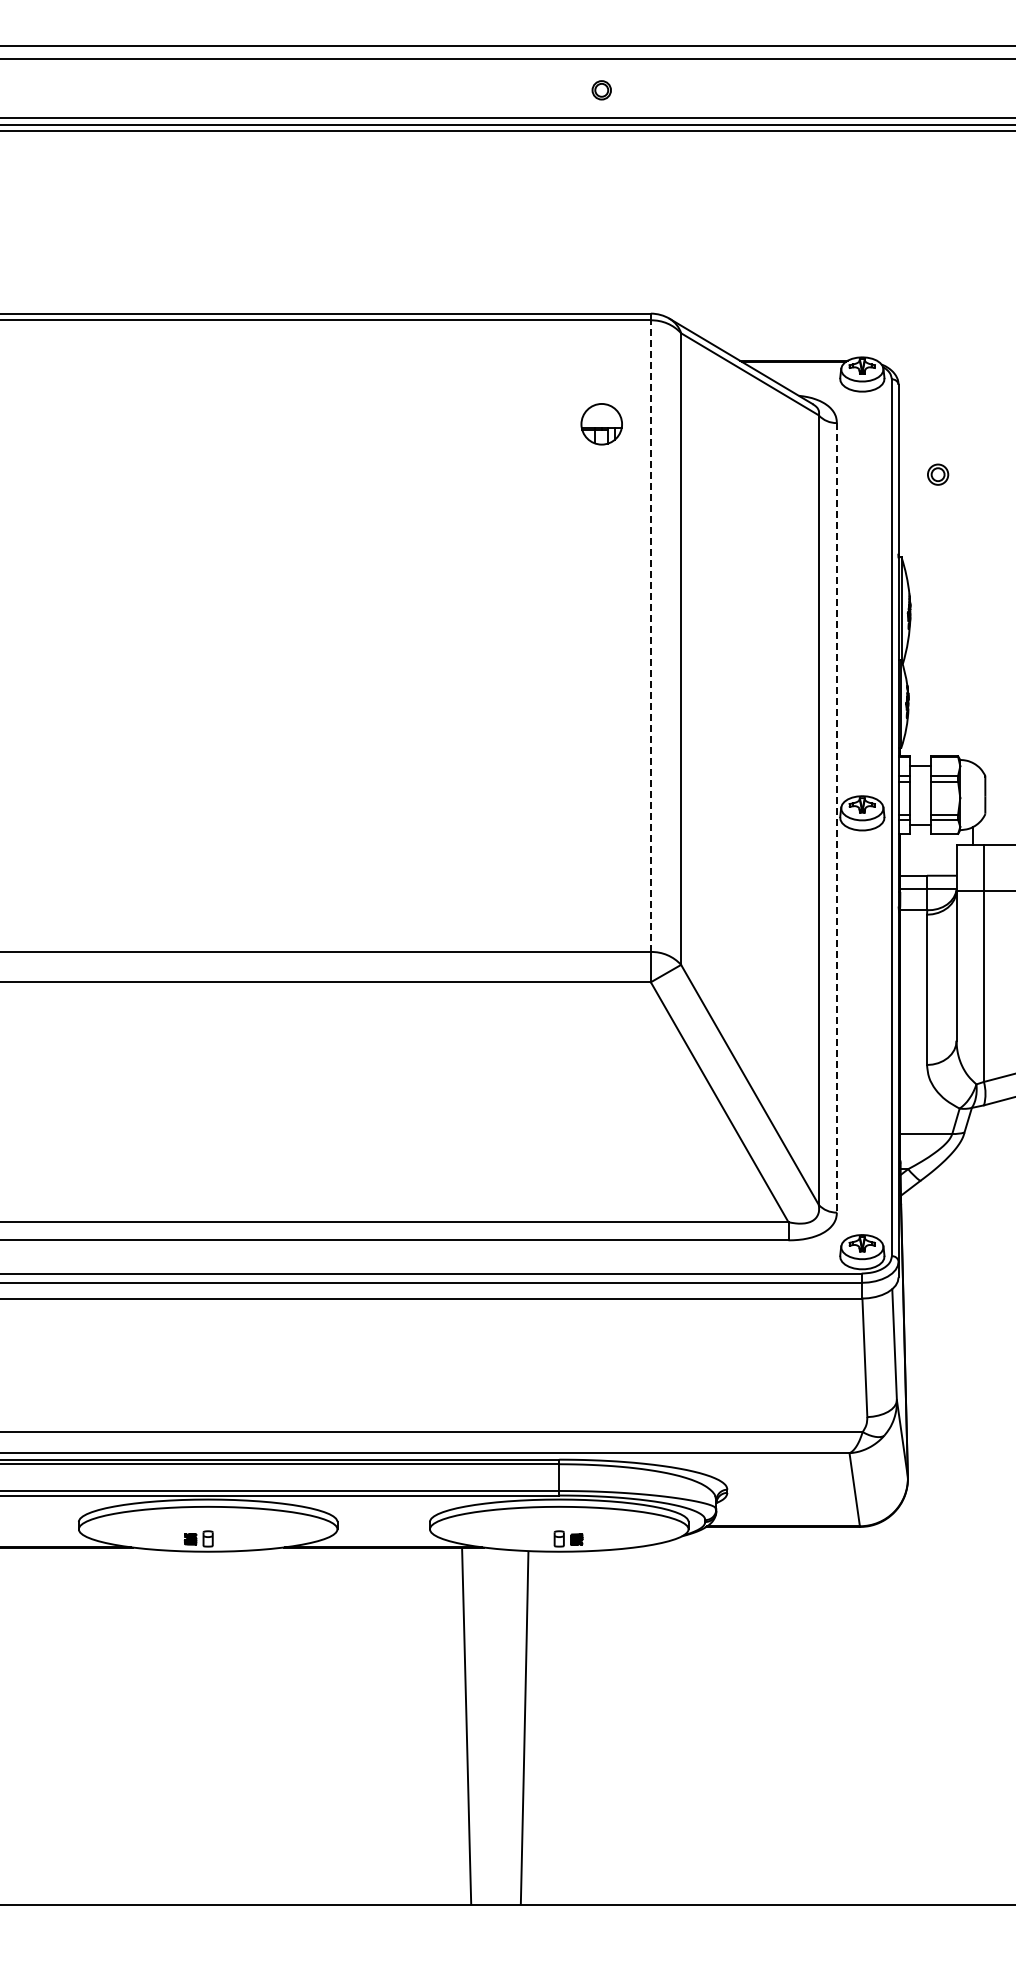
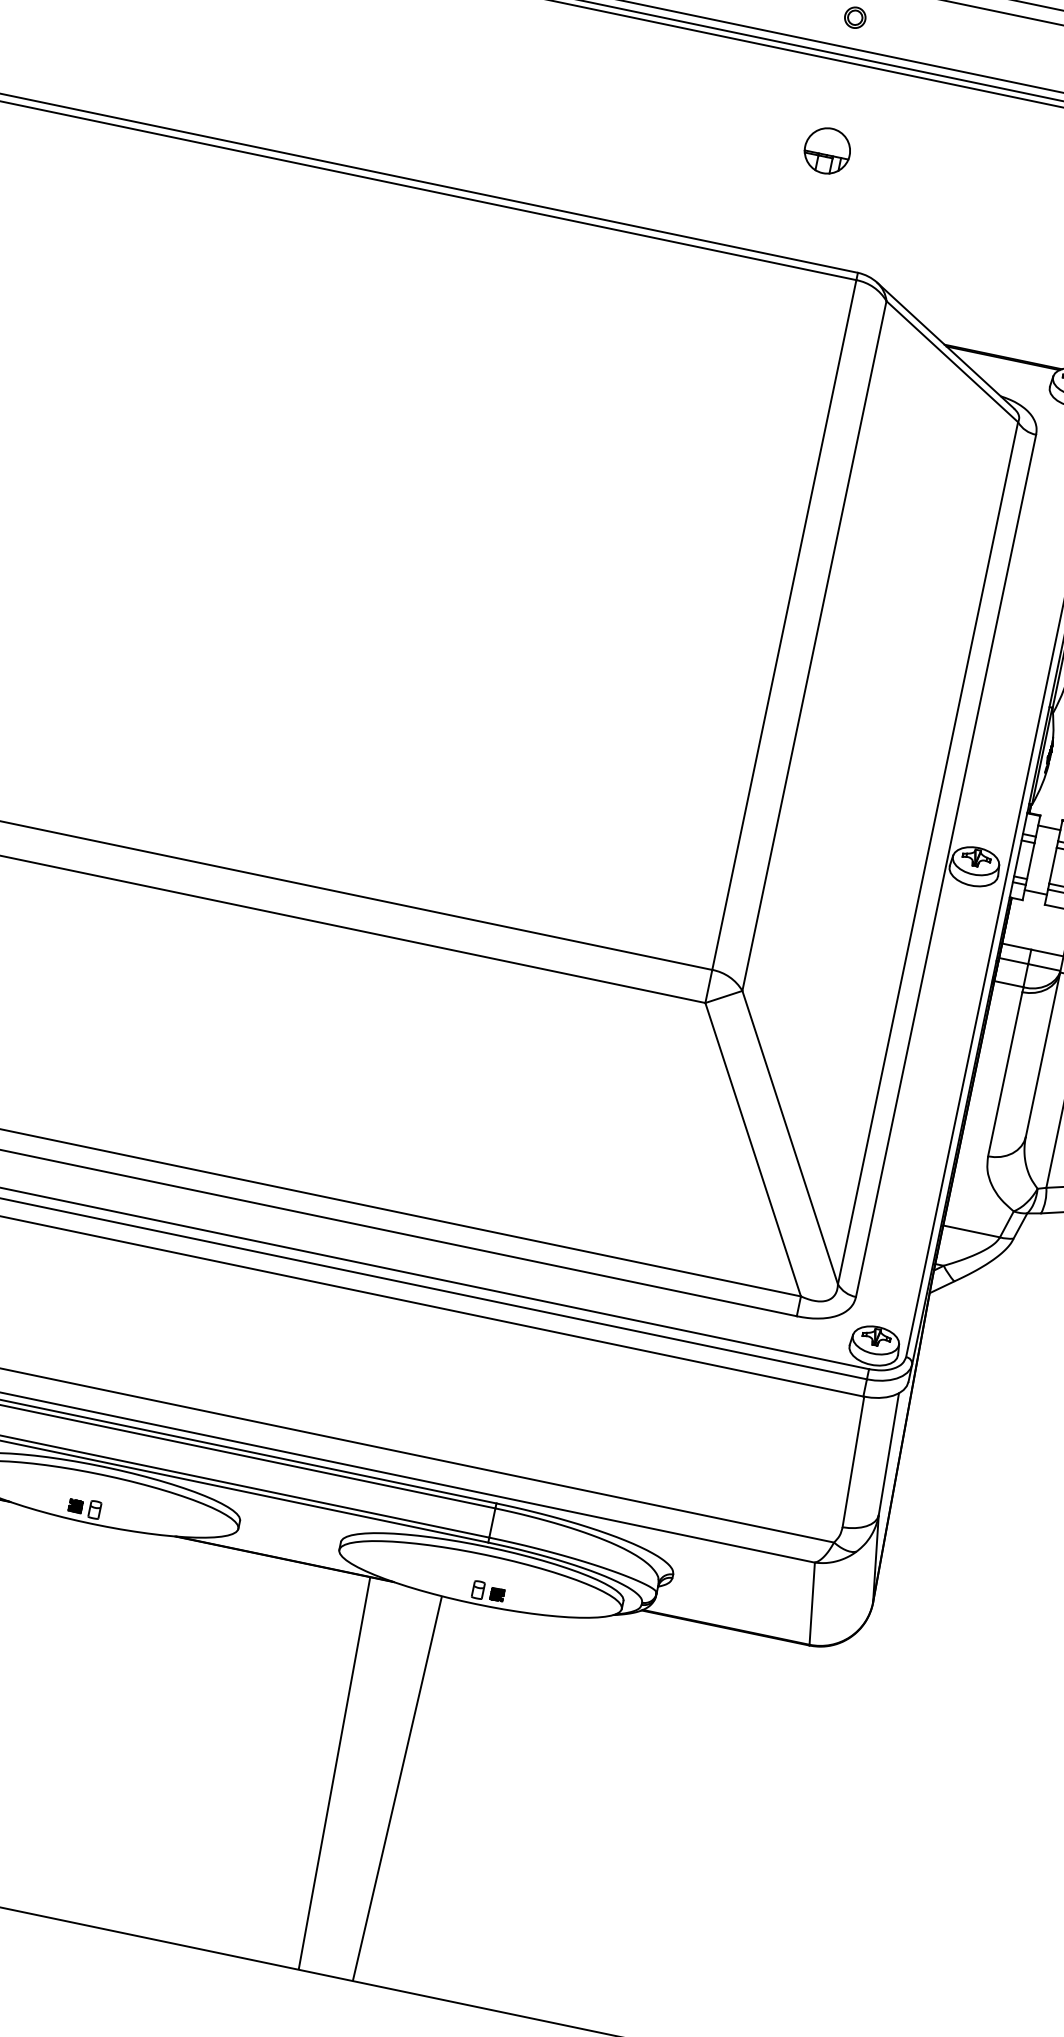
part: (601, 424) -> (827, 151), moved
line: (650, 636) -> (783, 625), dashed -> solid
line: (836, 817) -> (945, 865), dashed -> solid

